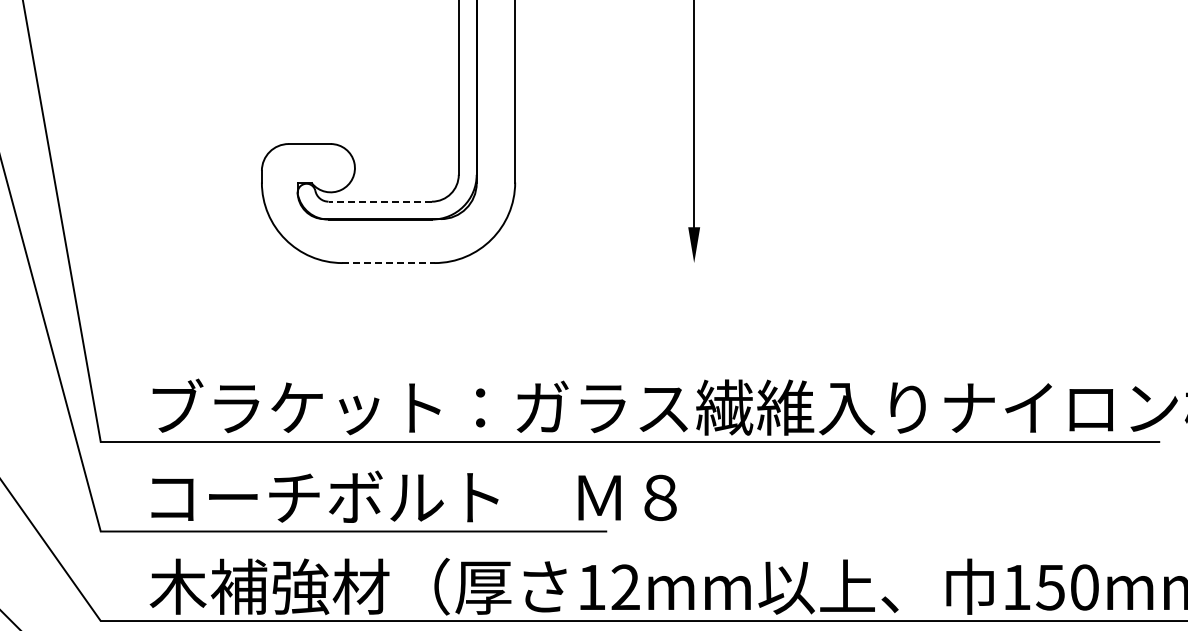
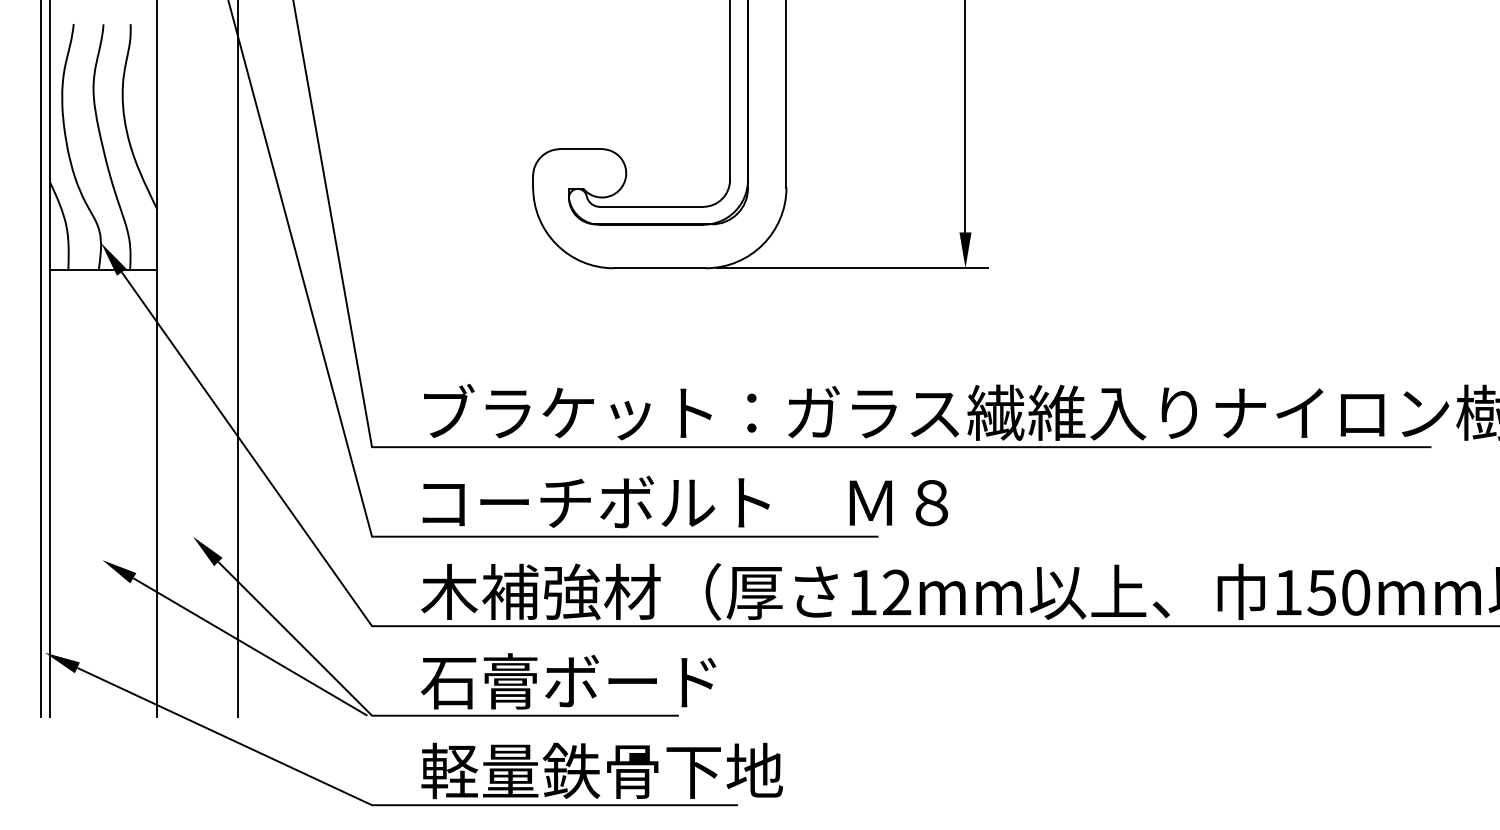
line: (380, 201) -> (651, 206), dashed -> solid
line: (389, 263) -> (660, 268), dashed -> solid
line: (581, 263) -> (852, 268), added

